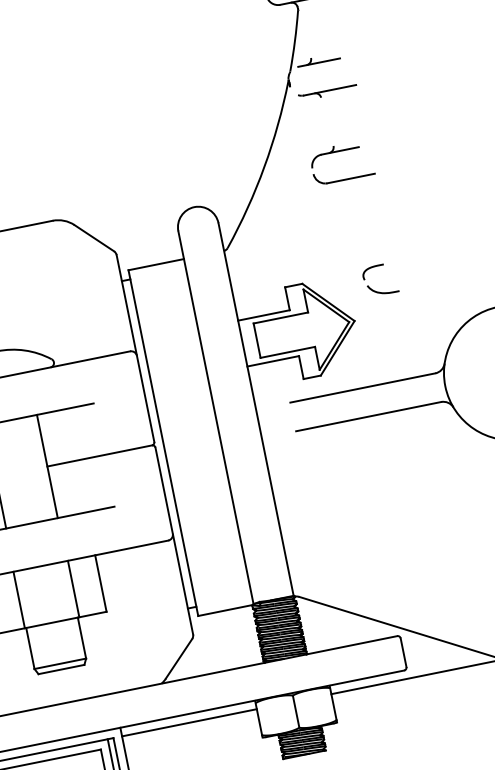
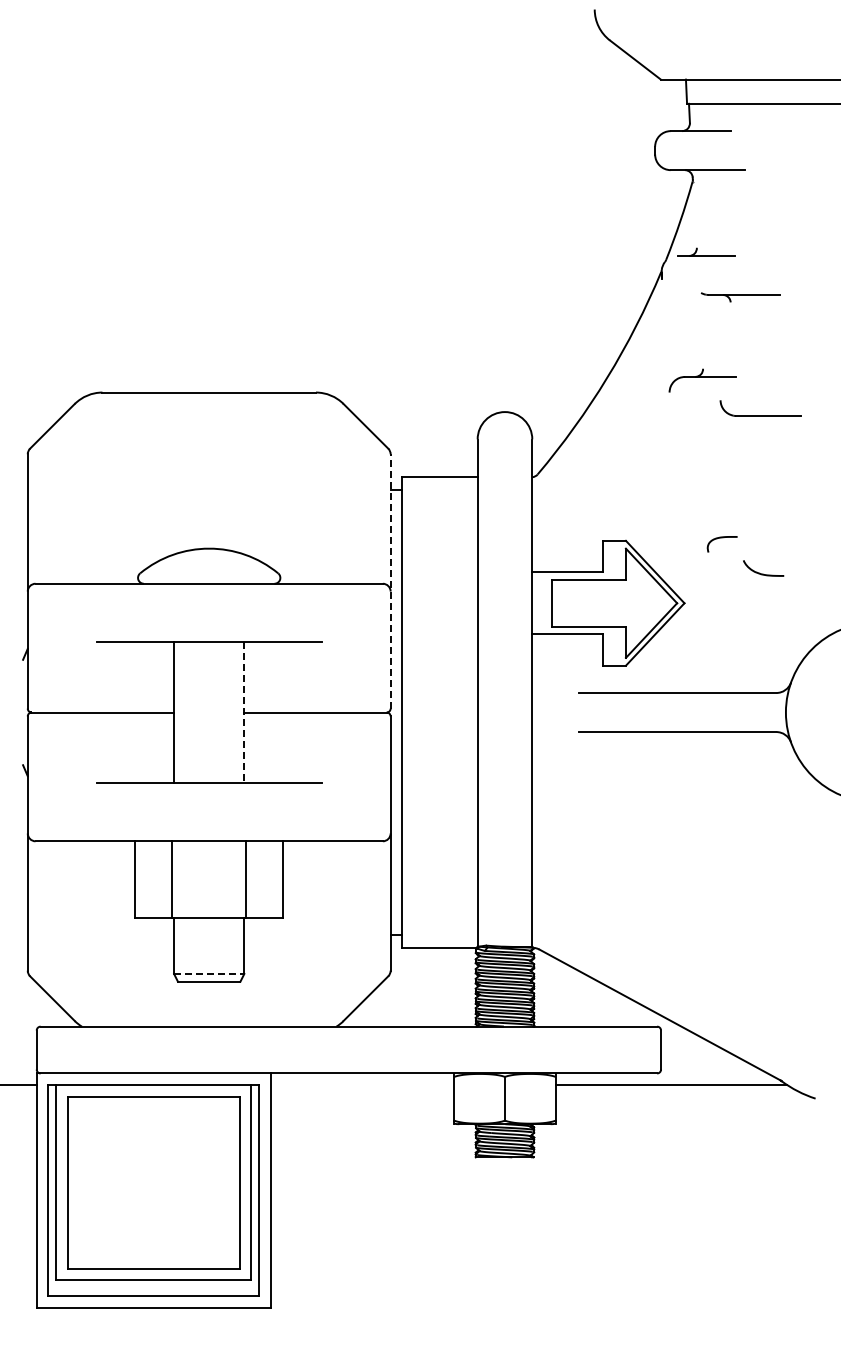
part: (327, 92) -> (740, 297), moved
part: (345, 179) -> (760, 415), moved
curve: (383, 292) -> (763, 573), moved
line: (135, 347) -> (390, 580), solid -> dashed
line: (47, 467) -> (244, 713), solid -> dashed
line: (60, 663) -> (209, 973), solid -> dashed
line: (189, 723) -> (362, 1085), removed

